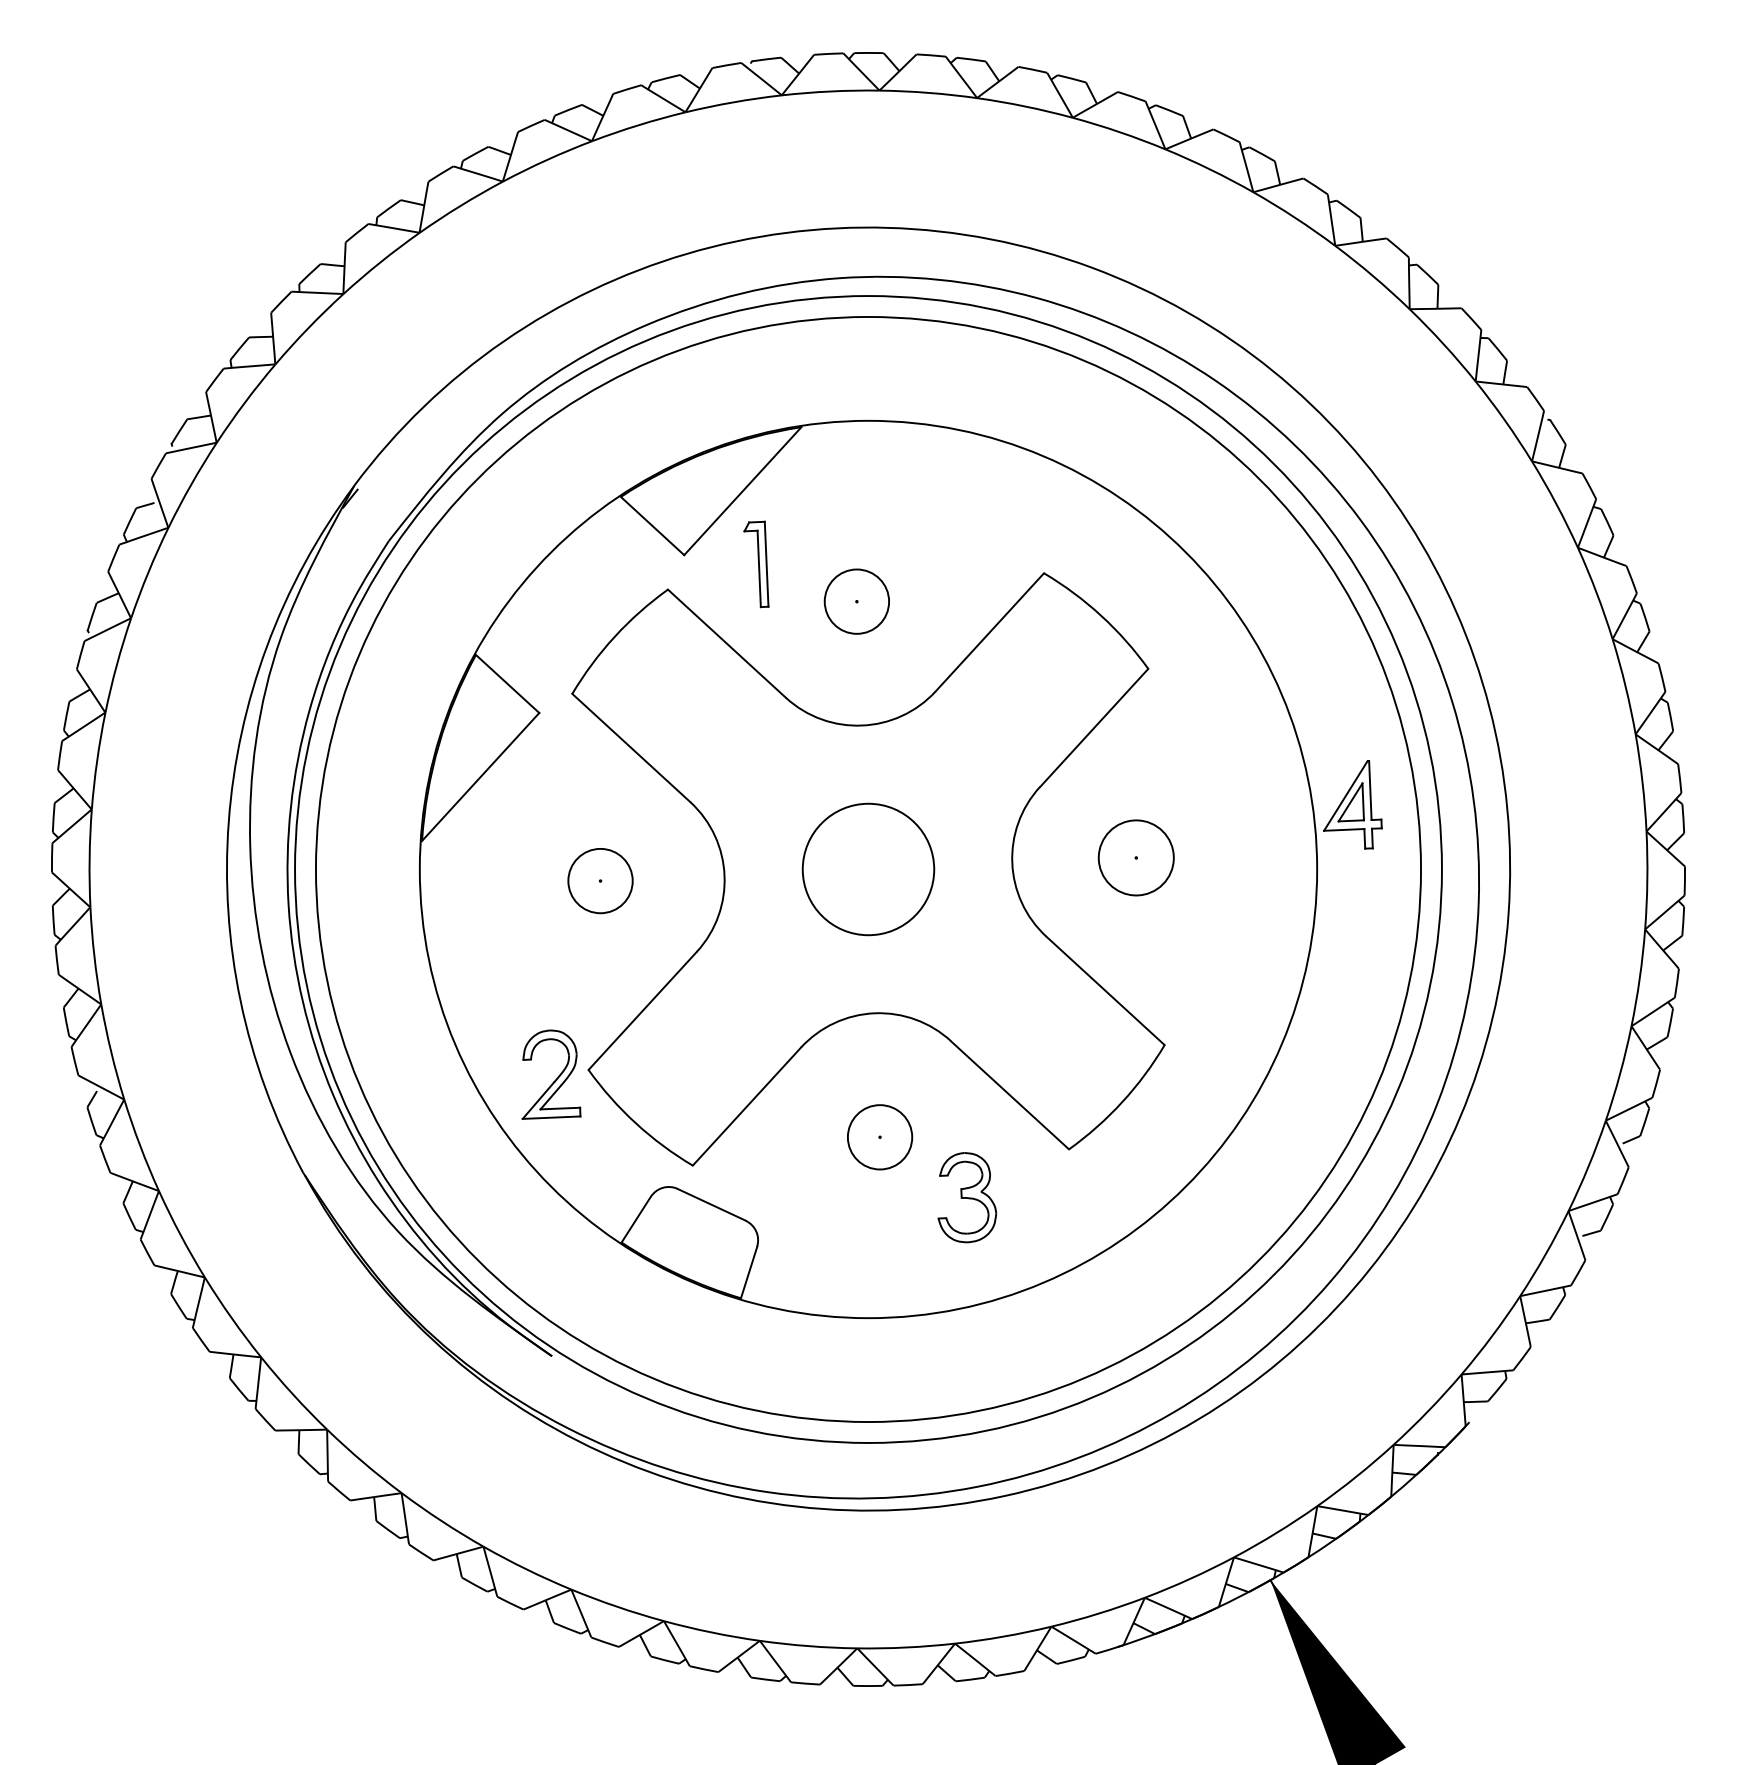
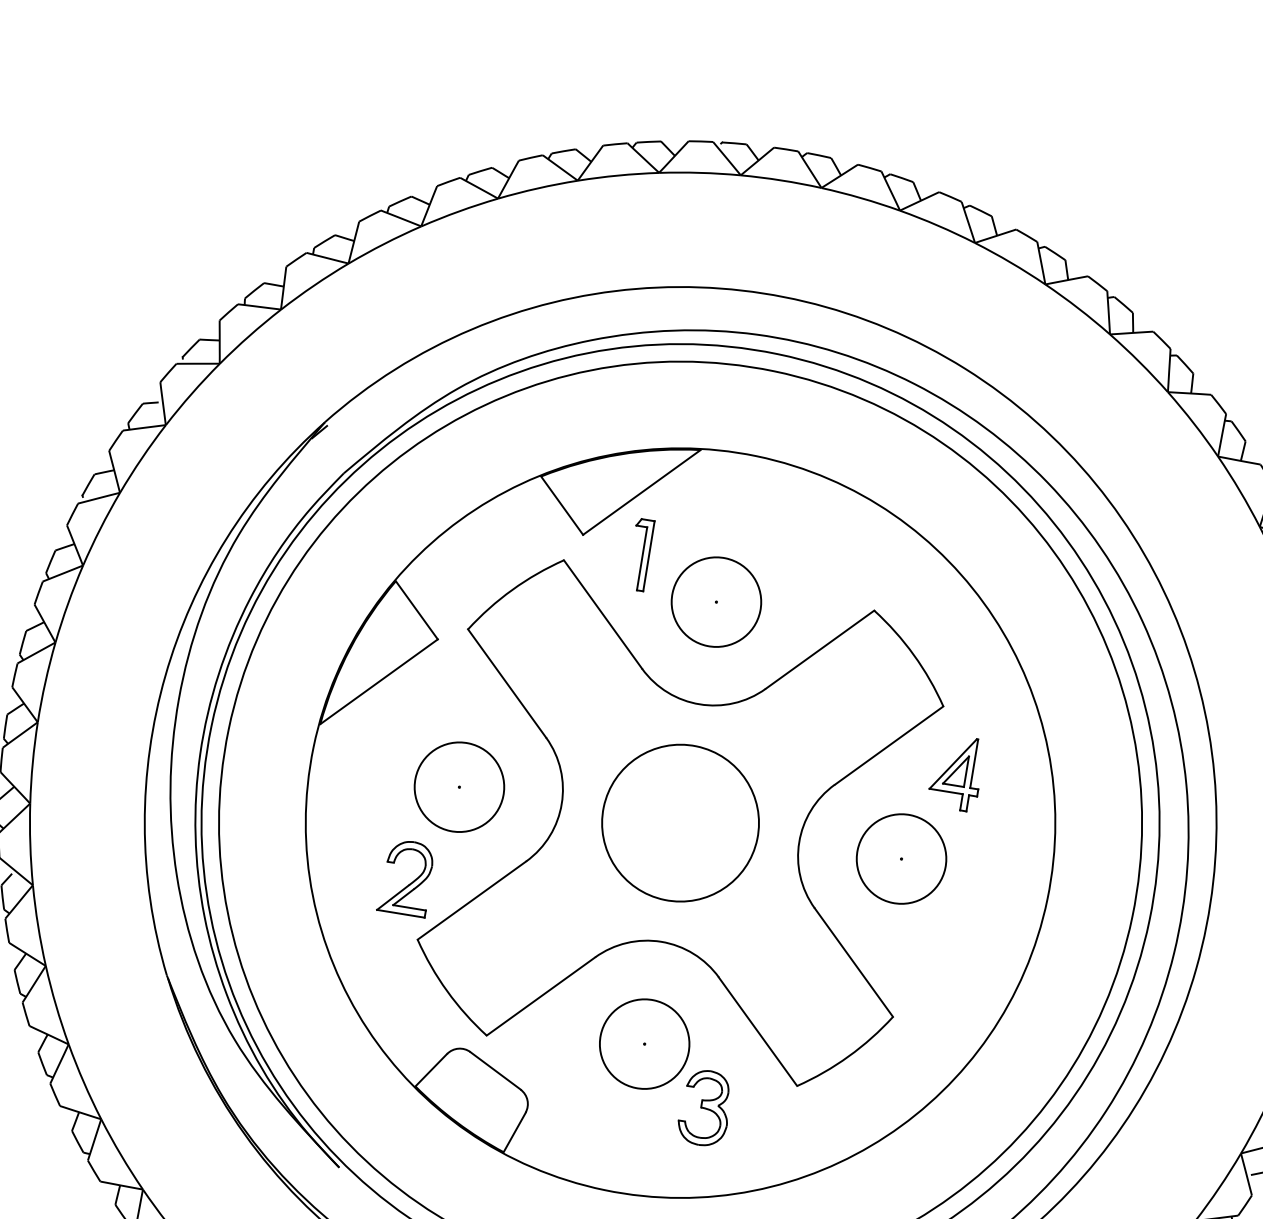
circle: (856, 601) -> (716, 601), size x1.67
part: (1352, 804) -> (957, 772), moved
circle: (1135, 857) -> (900, 858), size x1.43
circle: (868, 869) -> (680, 823), size x1.43
circle: (600, 880) -> (459, 786), size x1.67
part: (557, 1076) -> (412, 881), moved
circle: (879, 1136) -> (644, 1043), size x1.67

